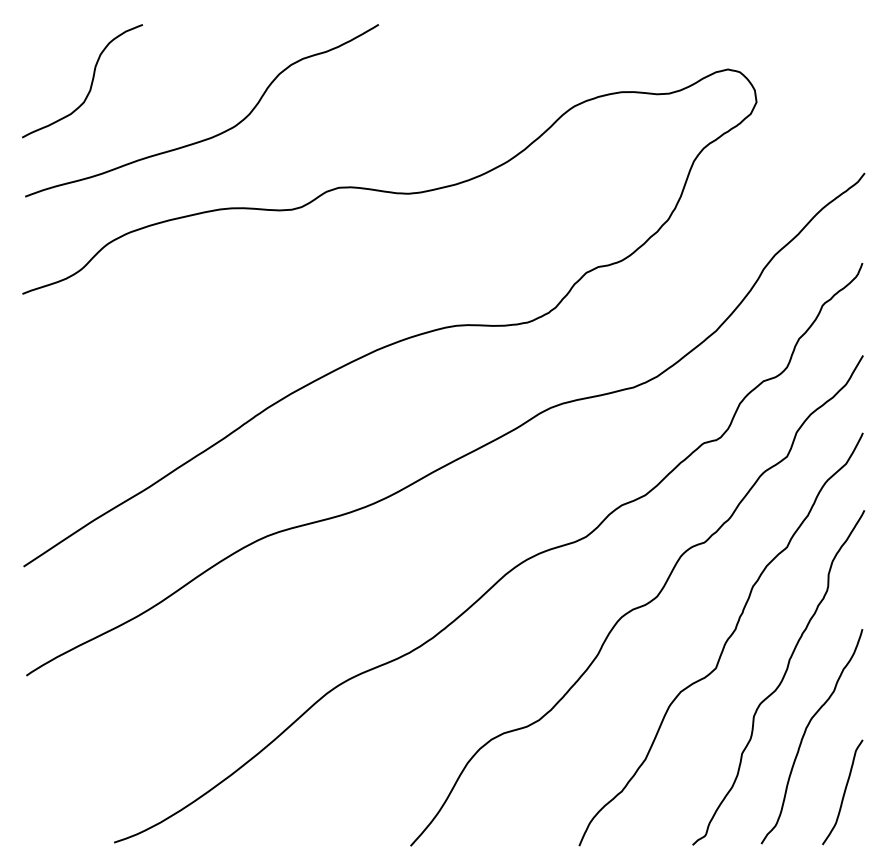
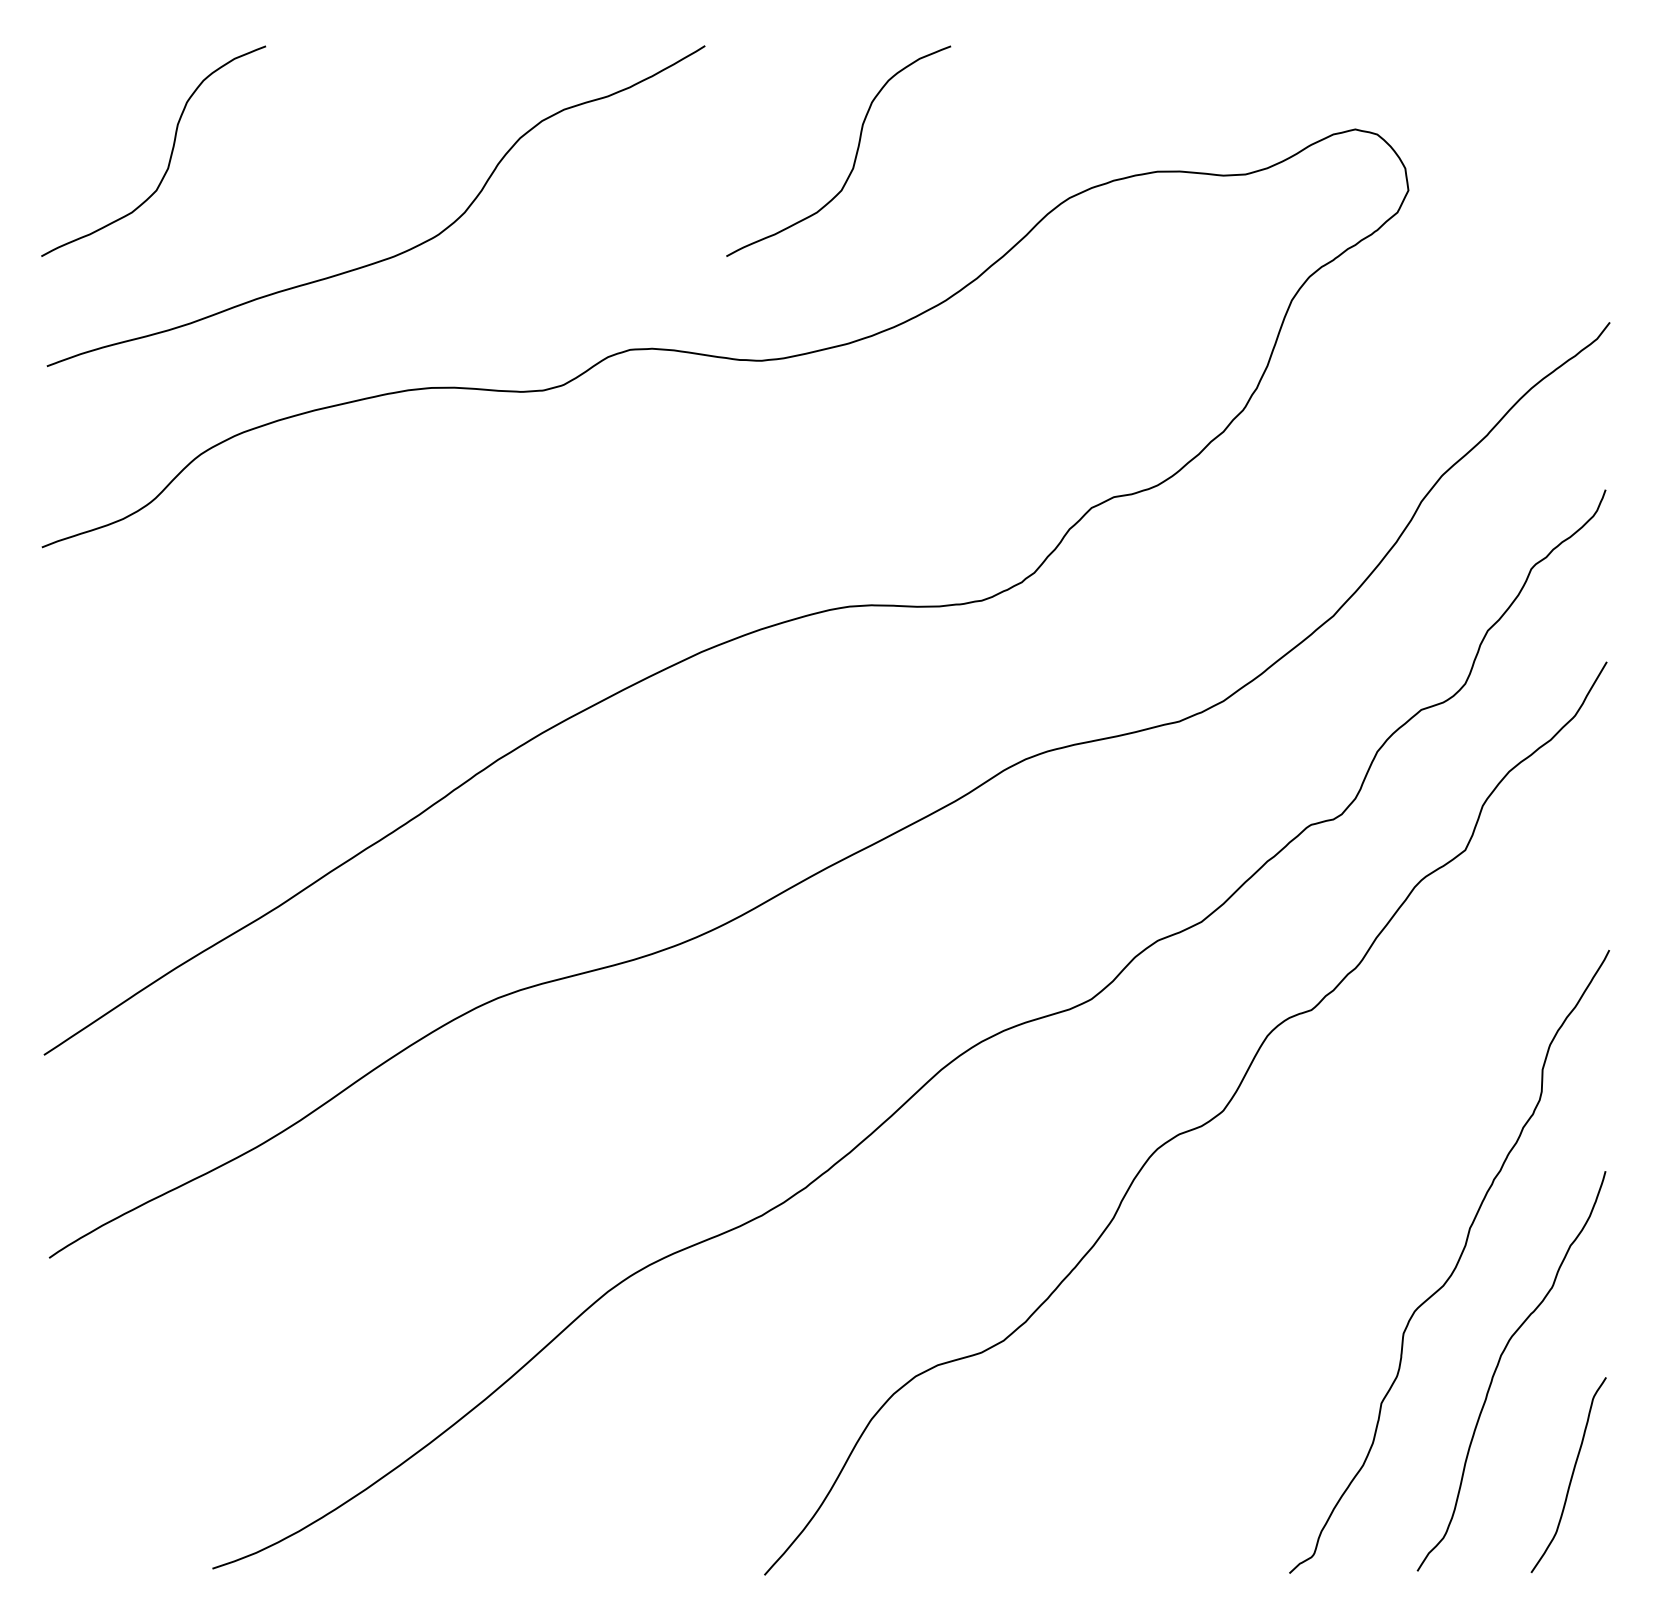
curve: (458, 84) -> (853, 157), added
curve: (725, 641) -> (1350, 1194), removed

